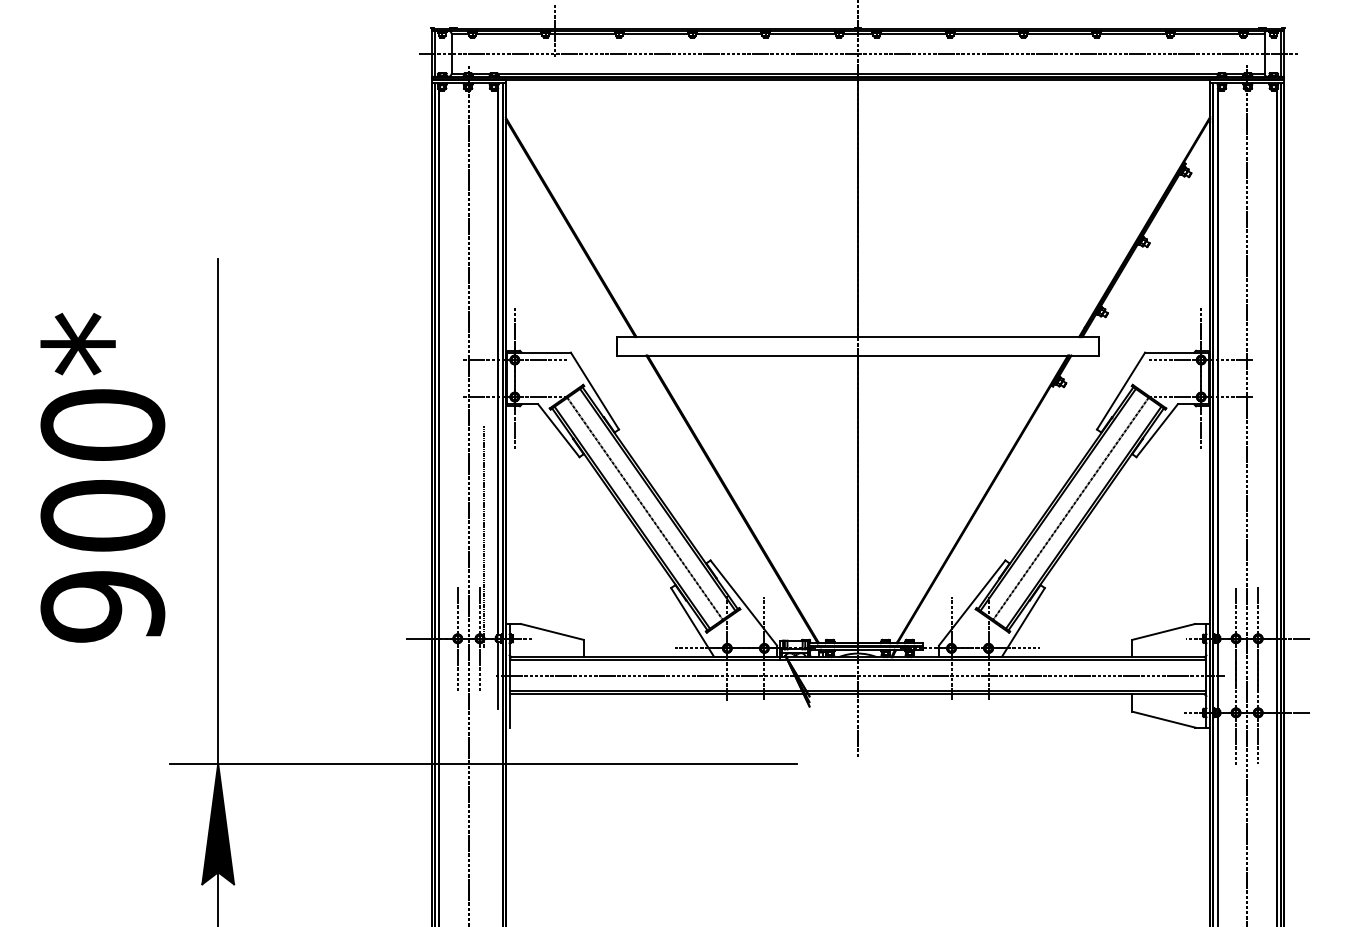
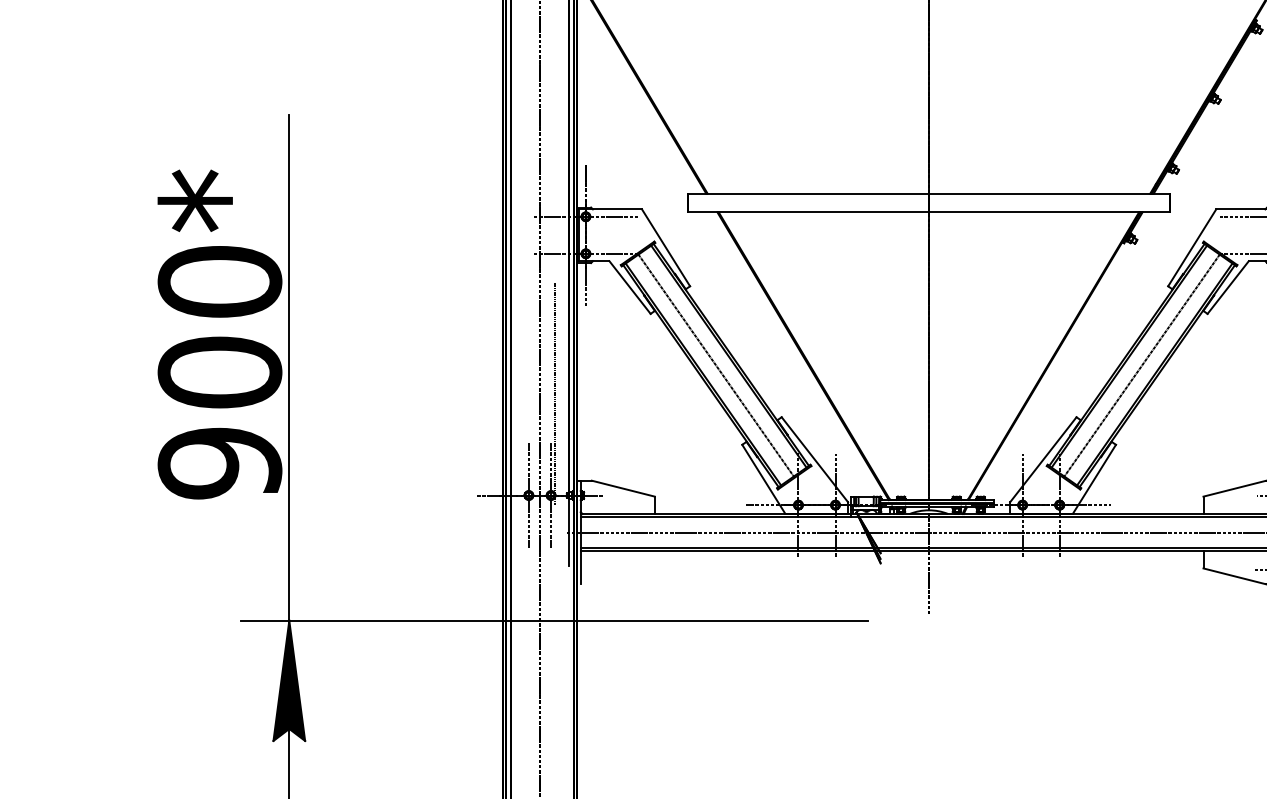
text: (102, 477) -> (219, 334), moved

